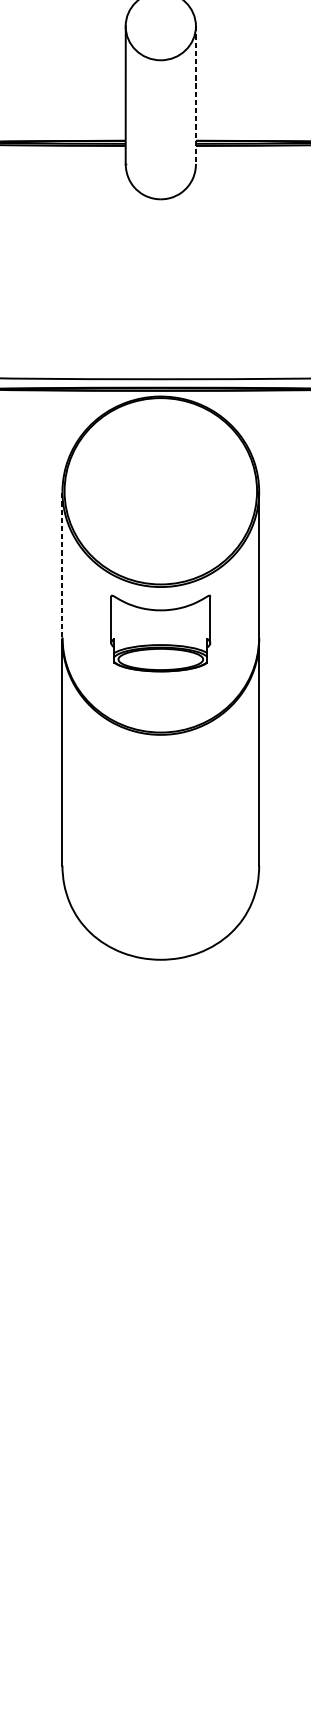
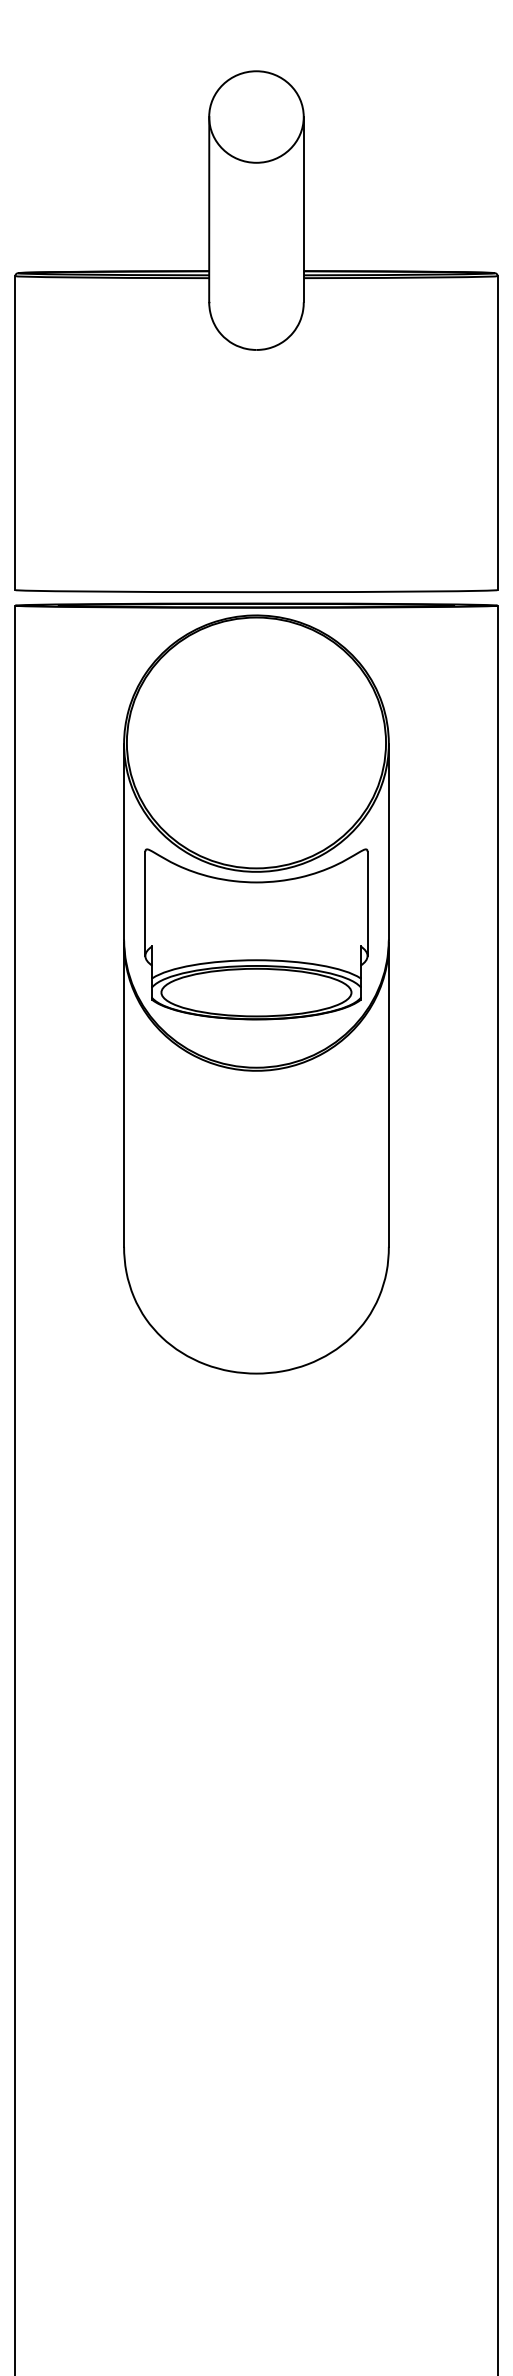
line: (195, 94) -> (303, 209), dashed -> solid
line: (62, 564) -> (124, 841), dashed -> solid
part: (160, 633) -> (256, 934), size x1.67

